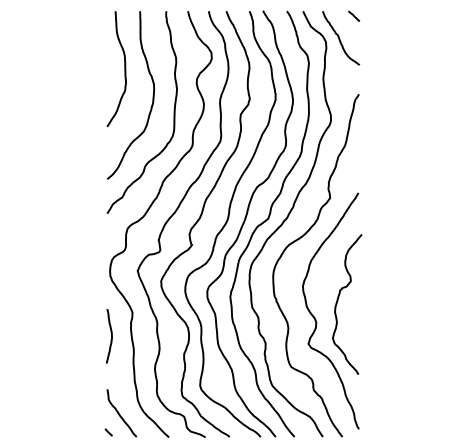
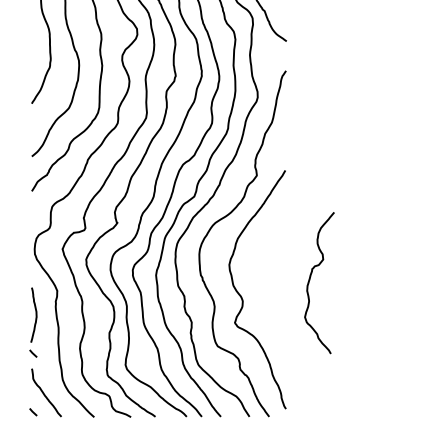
curve: (338, 301) -> (310, 280), moved
line: (108, 374) -> (33, 353), added

